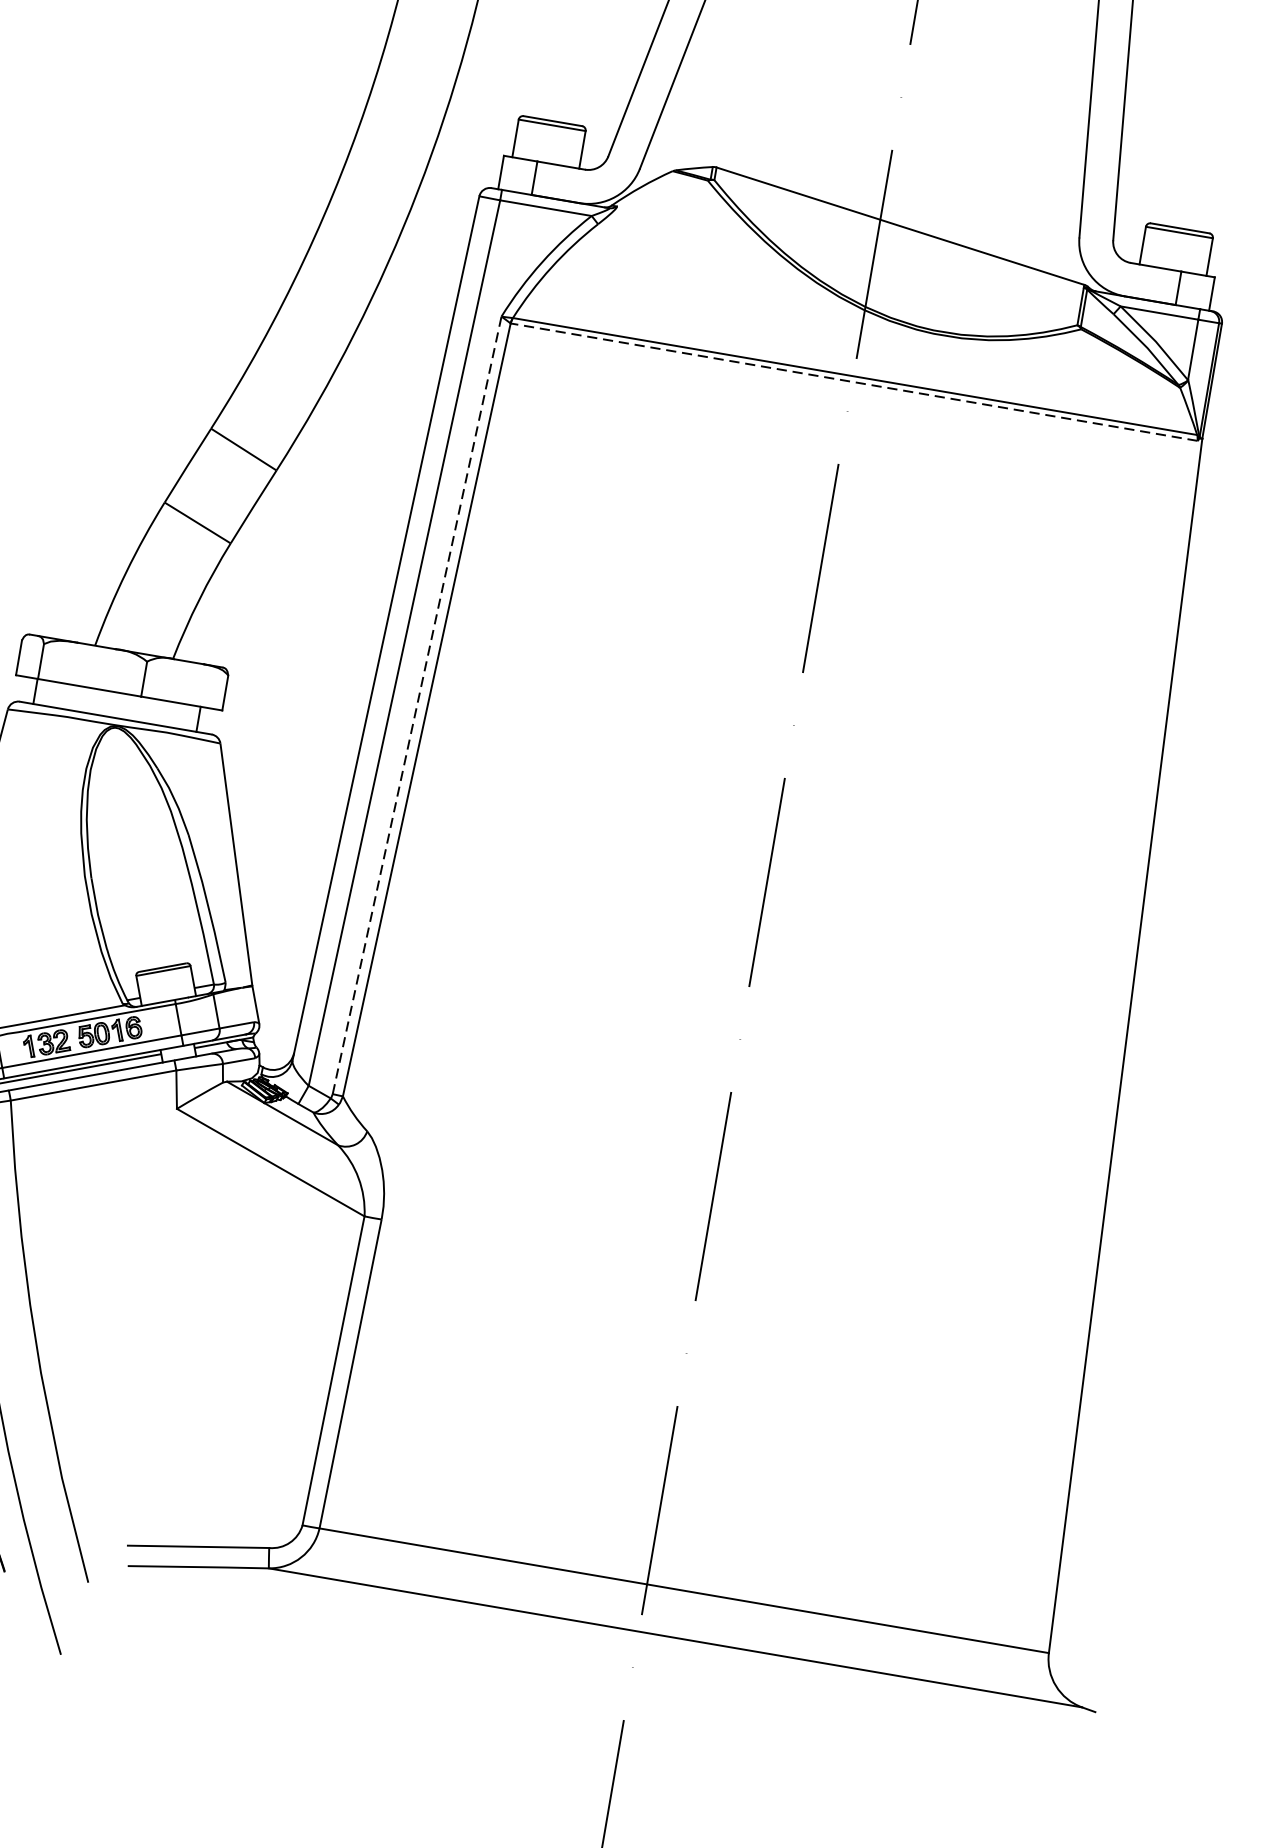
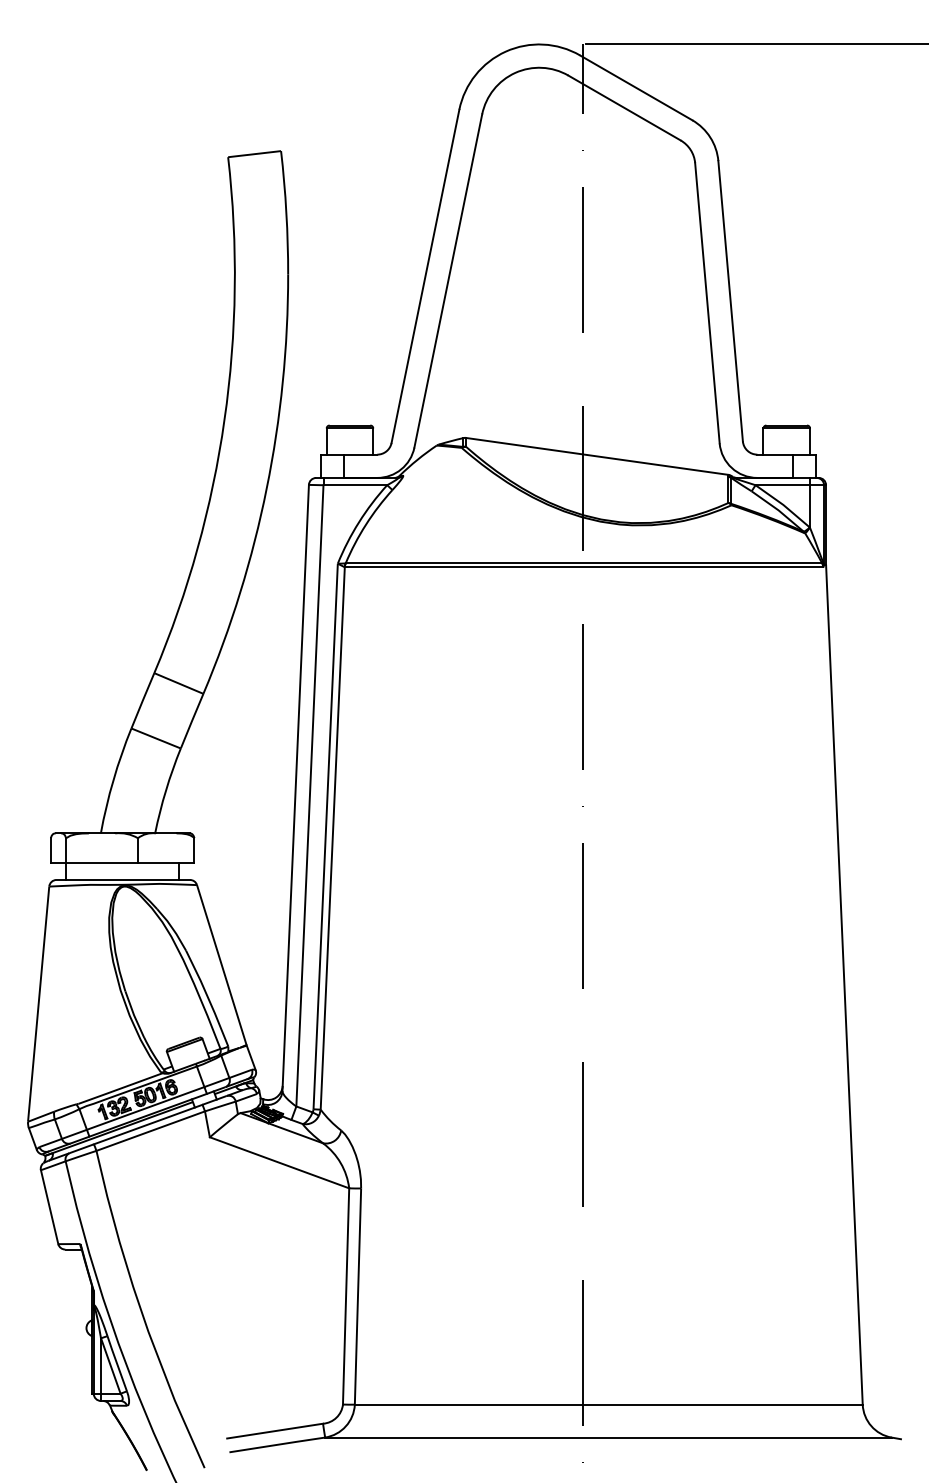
line: (853, 382) -> (583, 567), dashed -> solid
line: (417, 703) -> (325, 835), dashed -> solid

